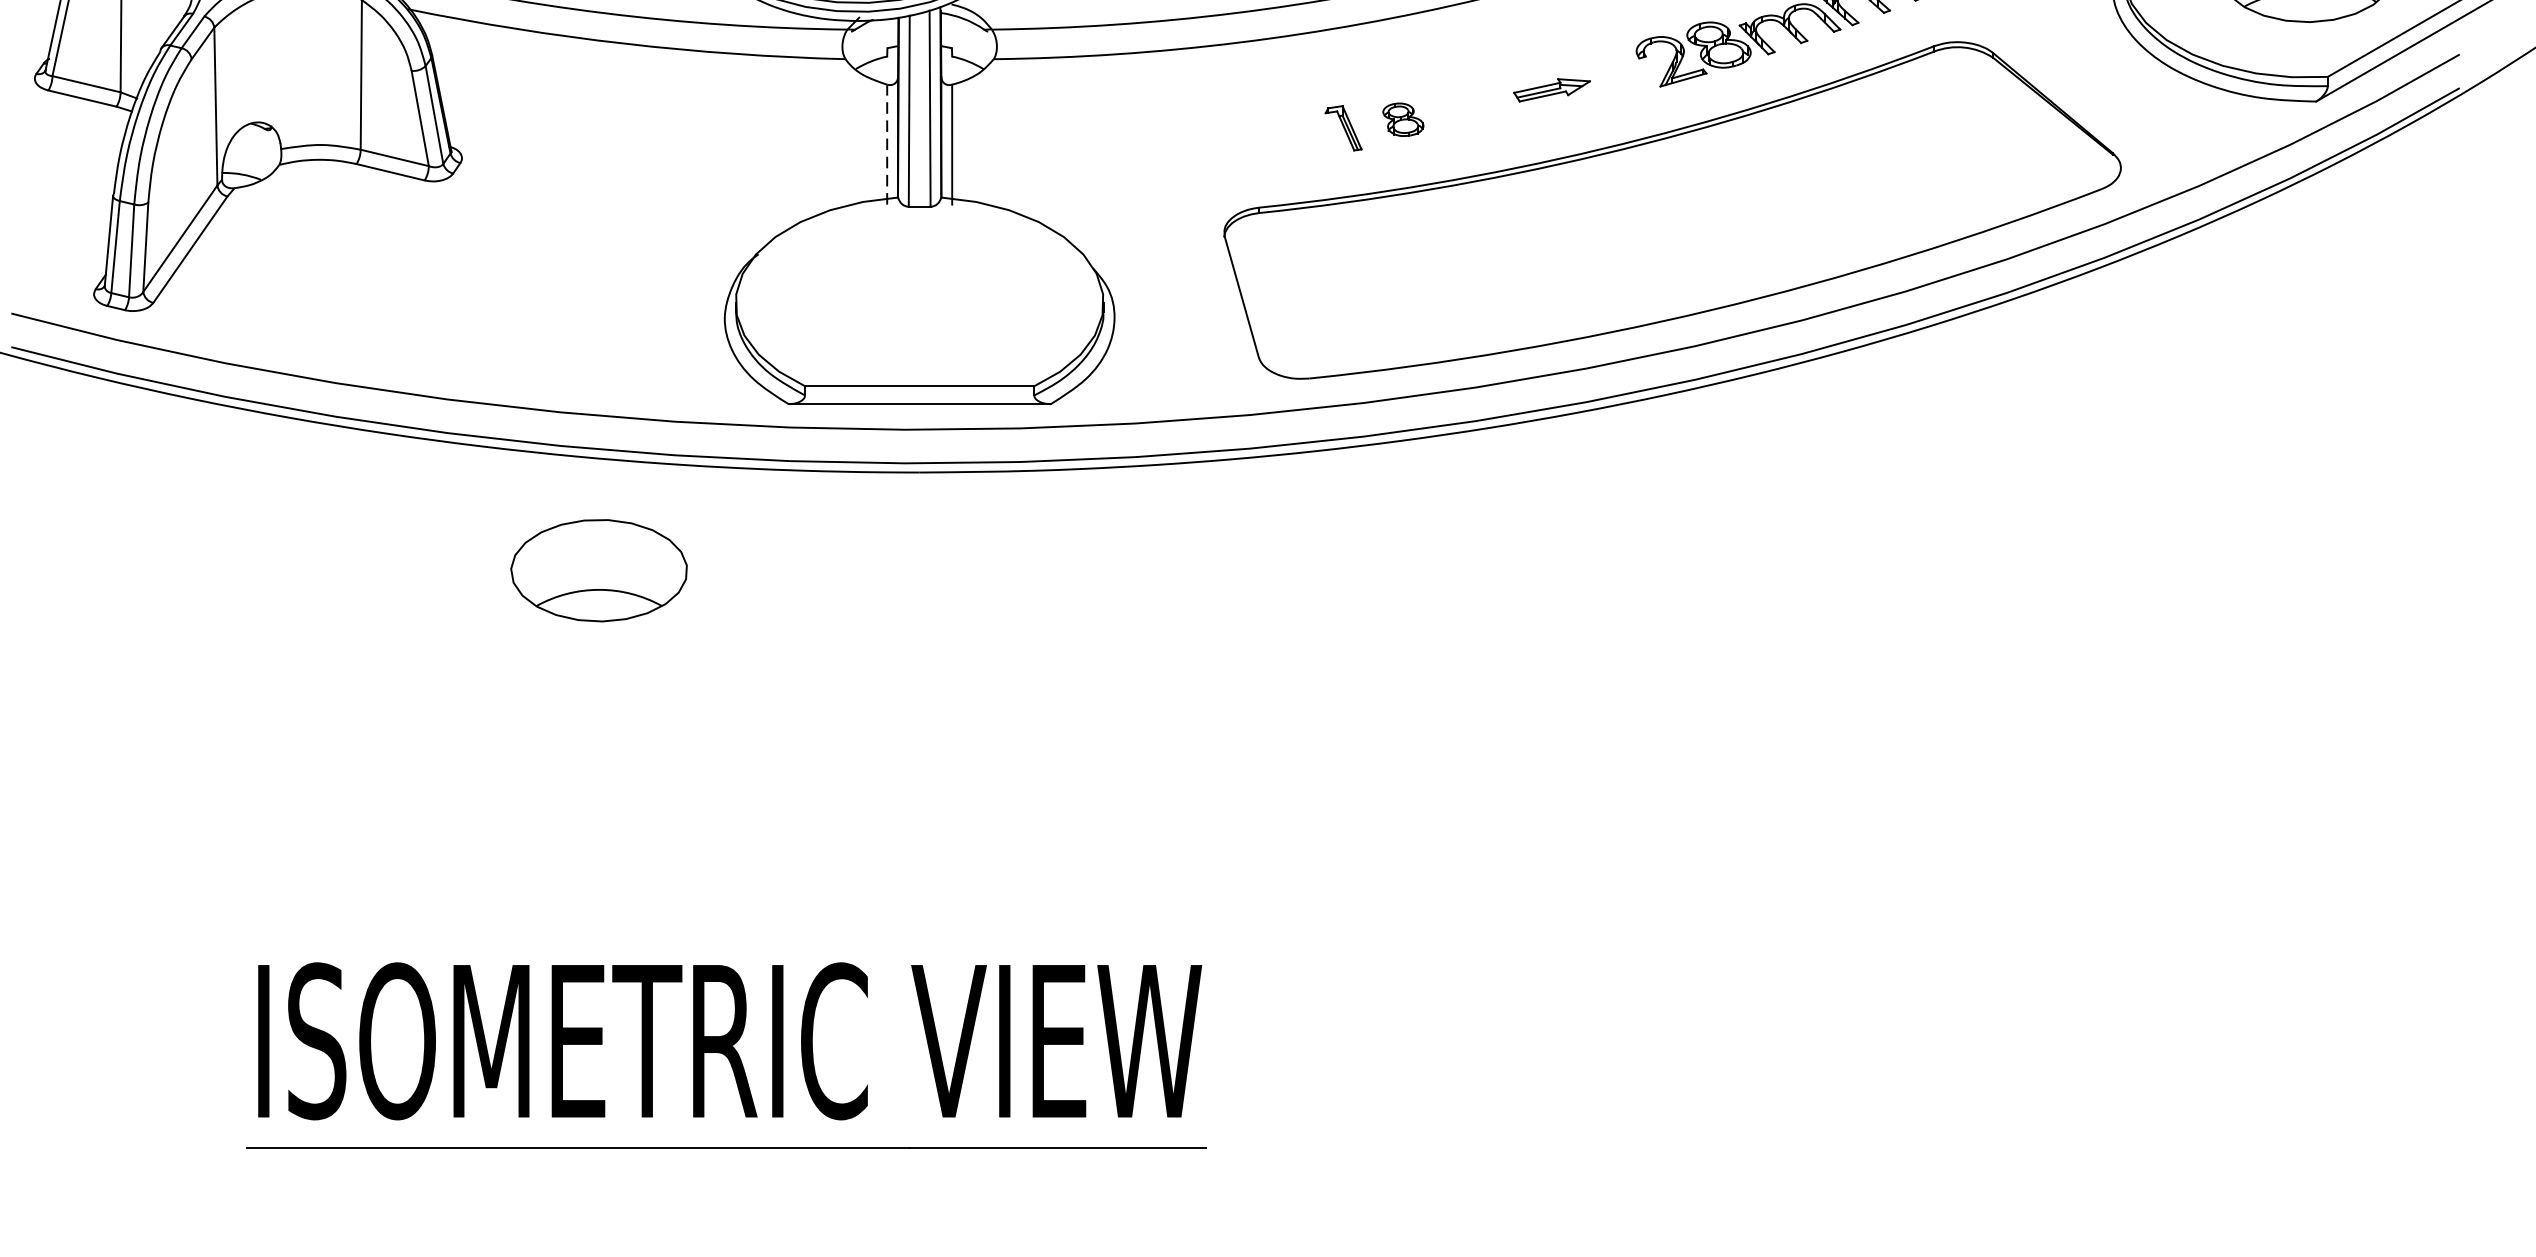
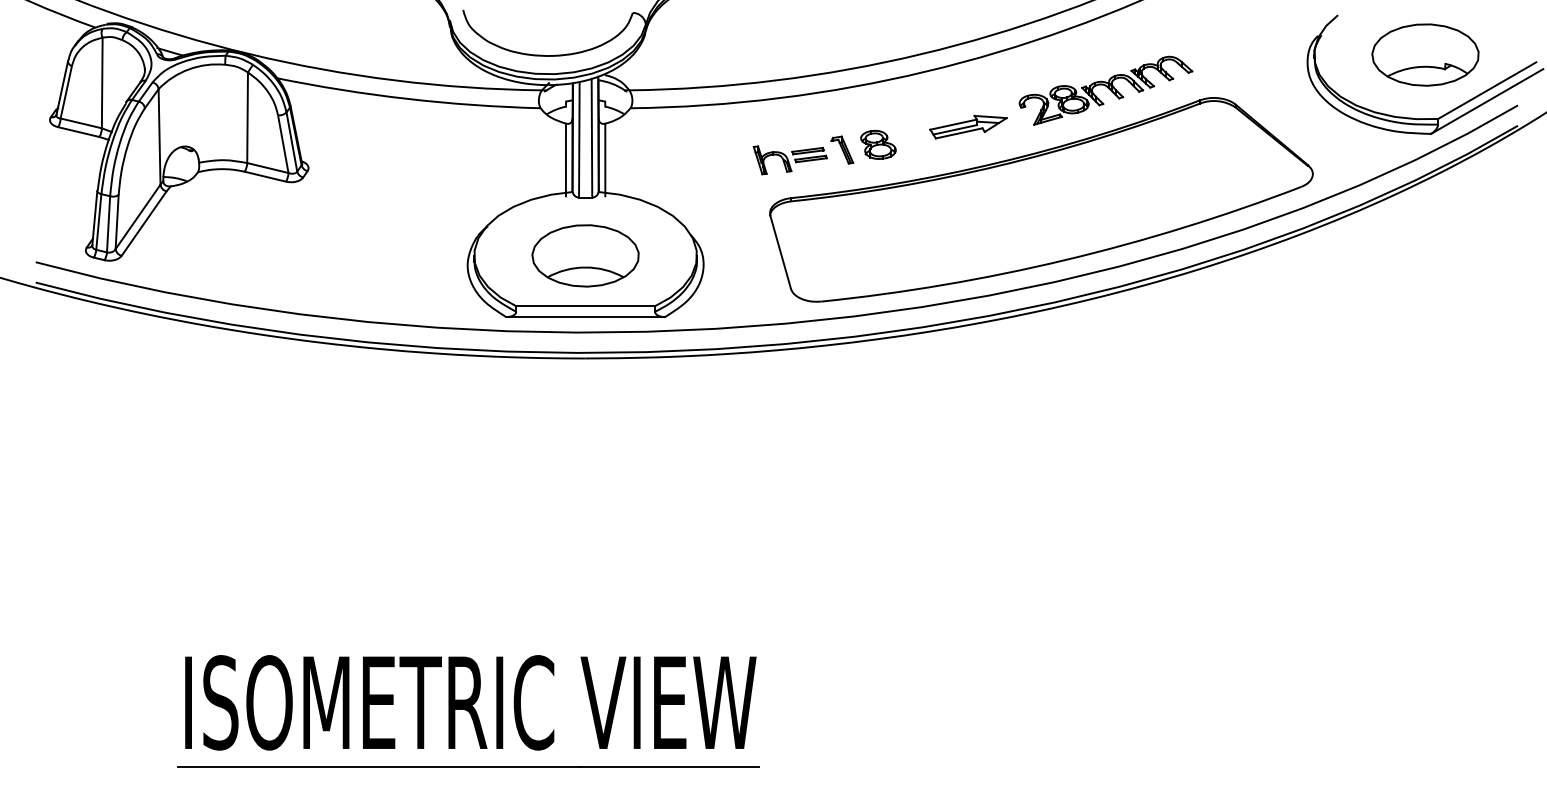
part: (1552, 89) -> (968, 126), size x1.67
part: (1403, 119) -> (878, 144), size x1.43
line: (886, 143) -> (565, 159), dashed -> solid
part: (1256, 145) -> (789, 160), added
part: (598, 570) -> (585, 255), moved

